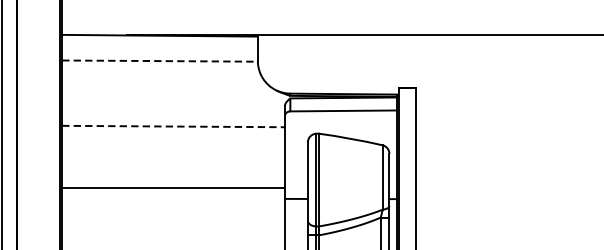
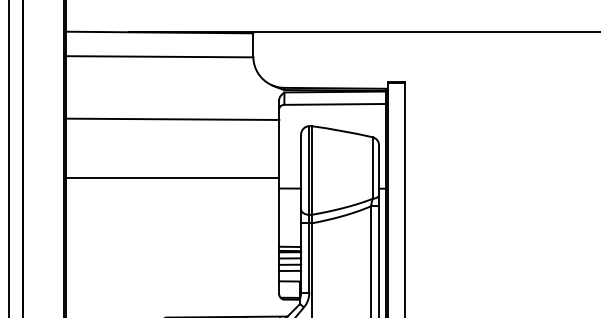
line: (159, 60) -> (159, 56), dashed -> solid
line: (173, 126) -> (172, 119), dashed -> solid

